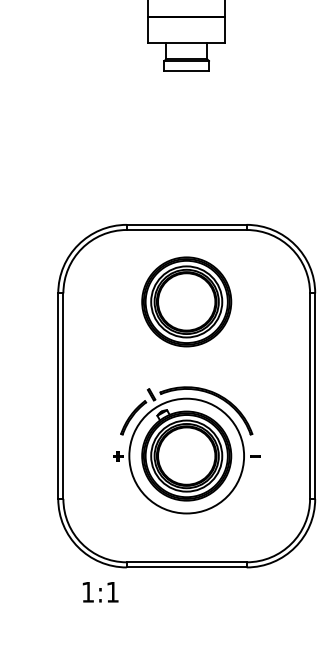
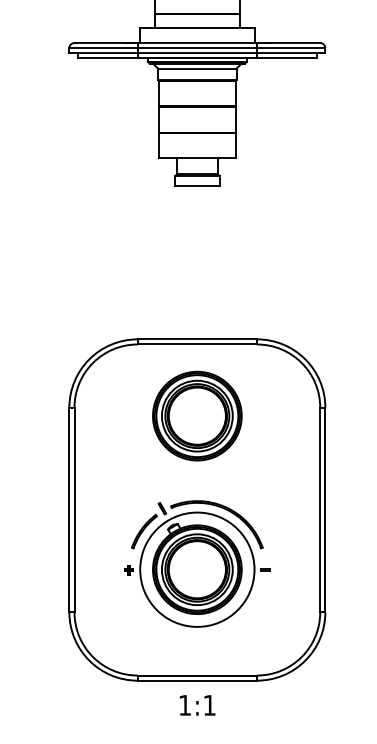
text: (100, 592) -> (197, 705), moved

